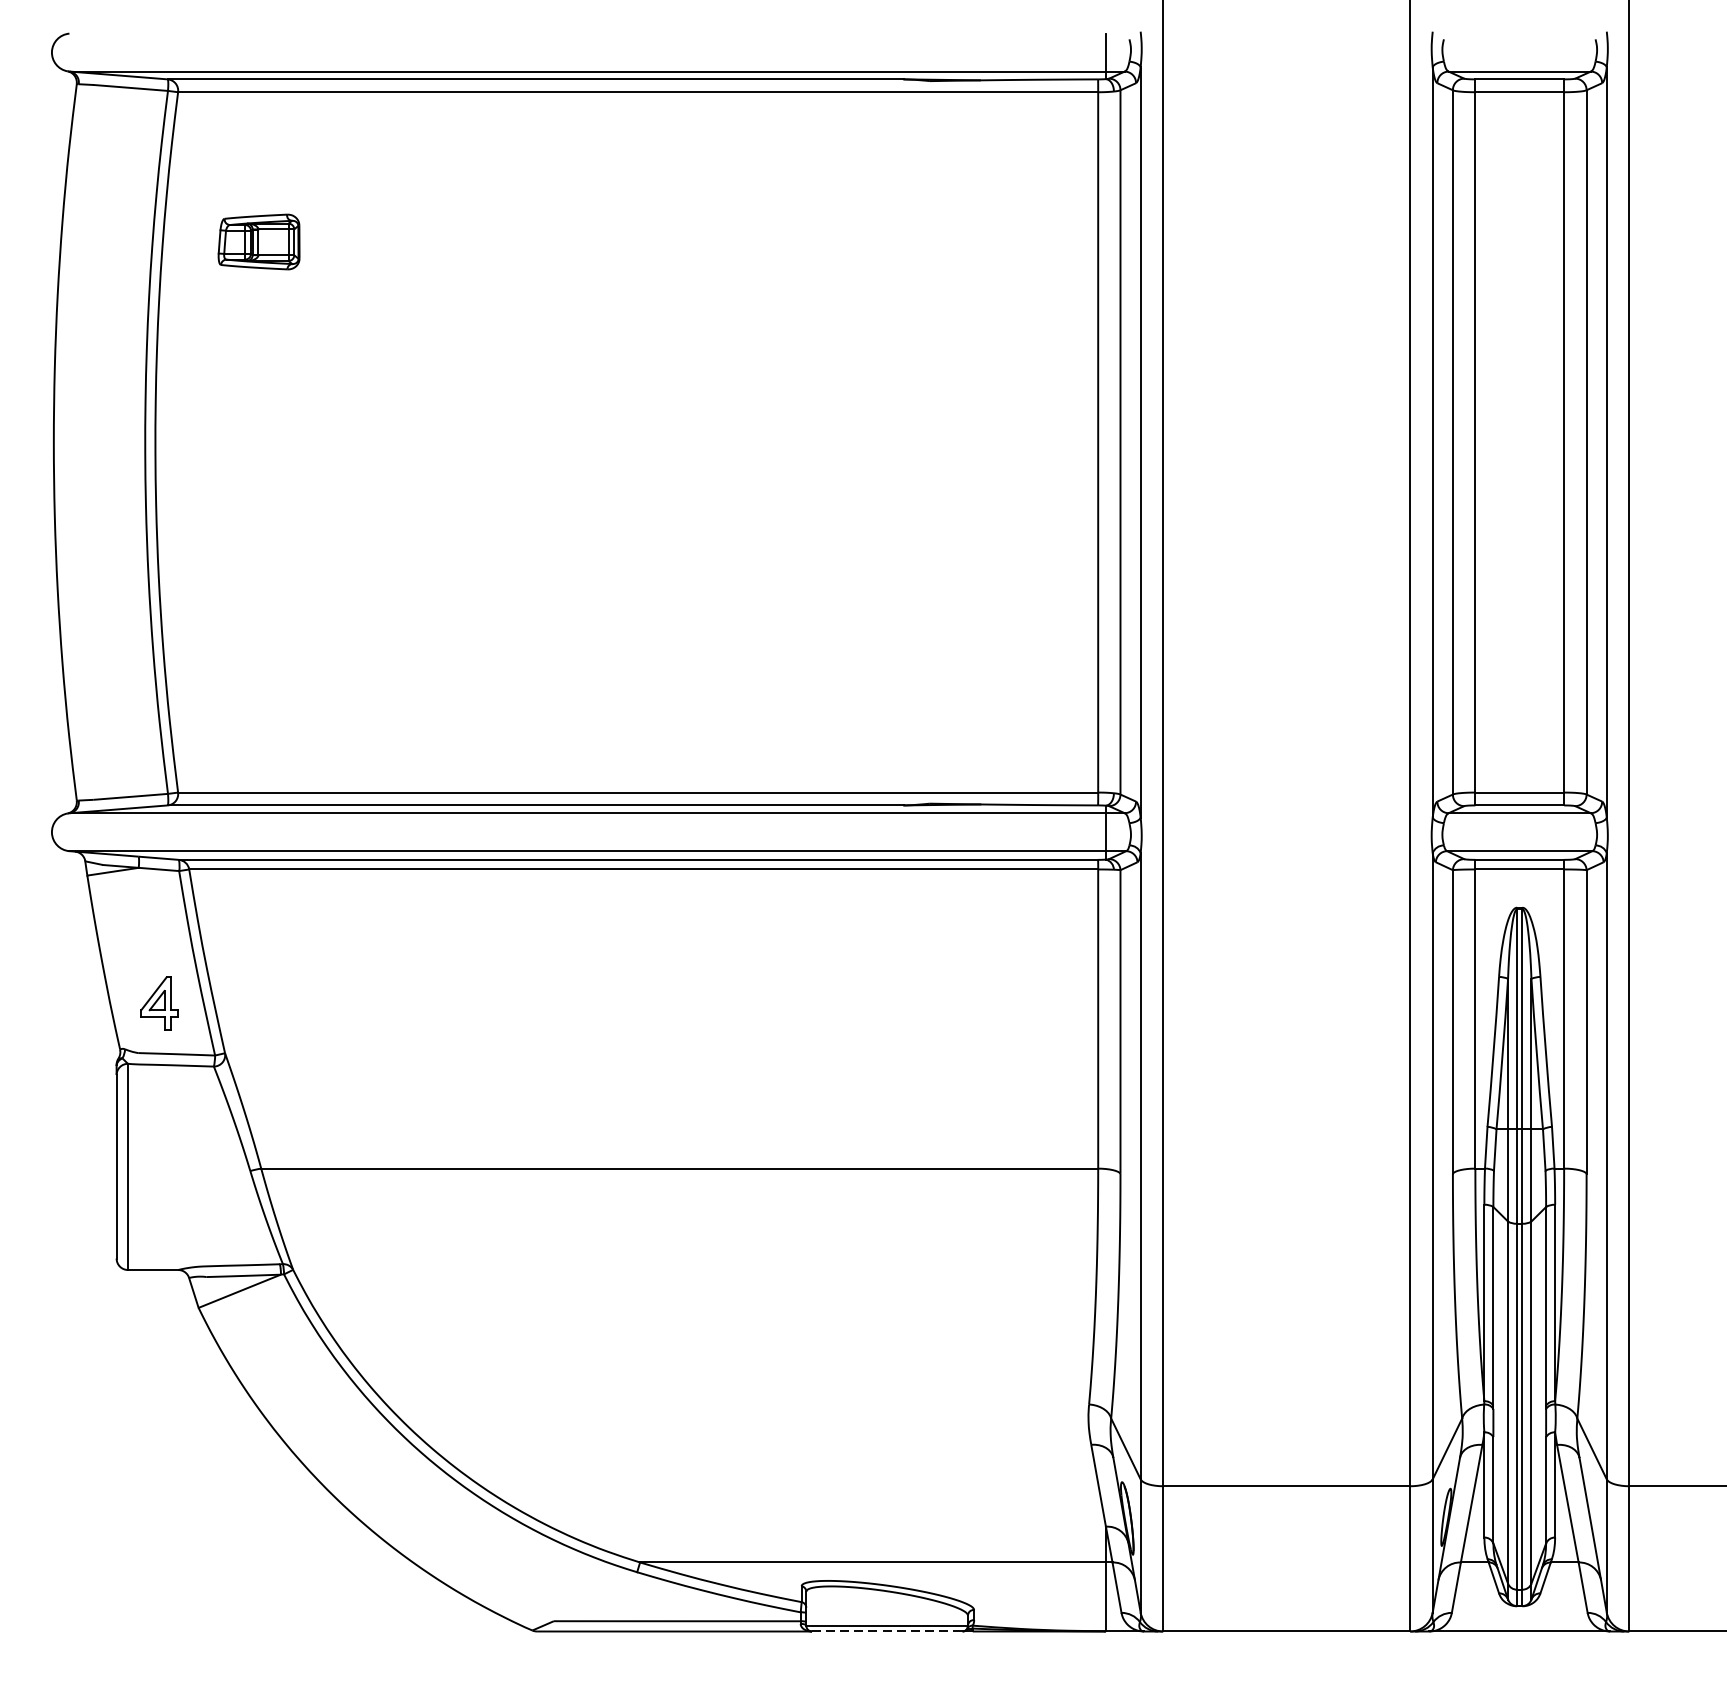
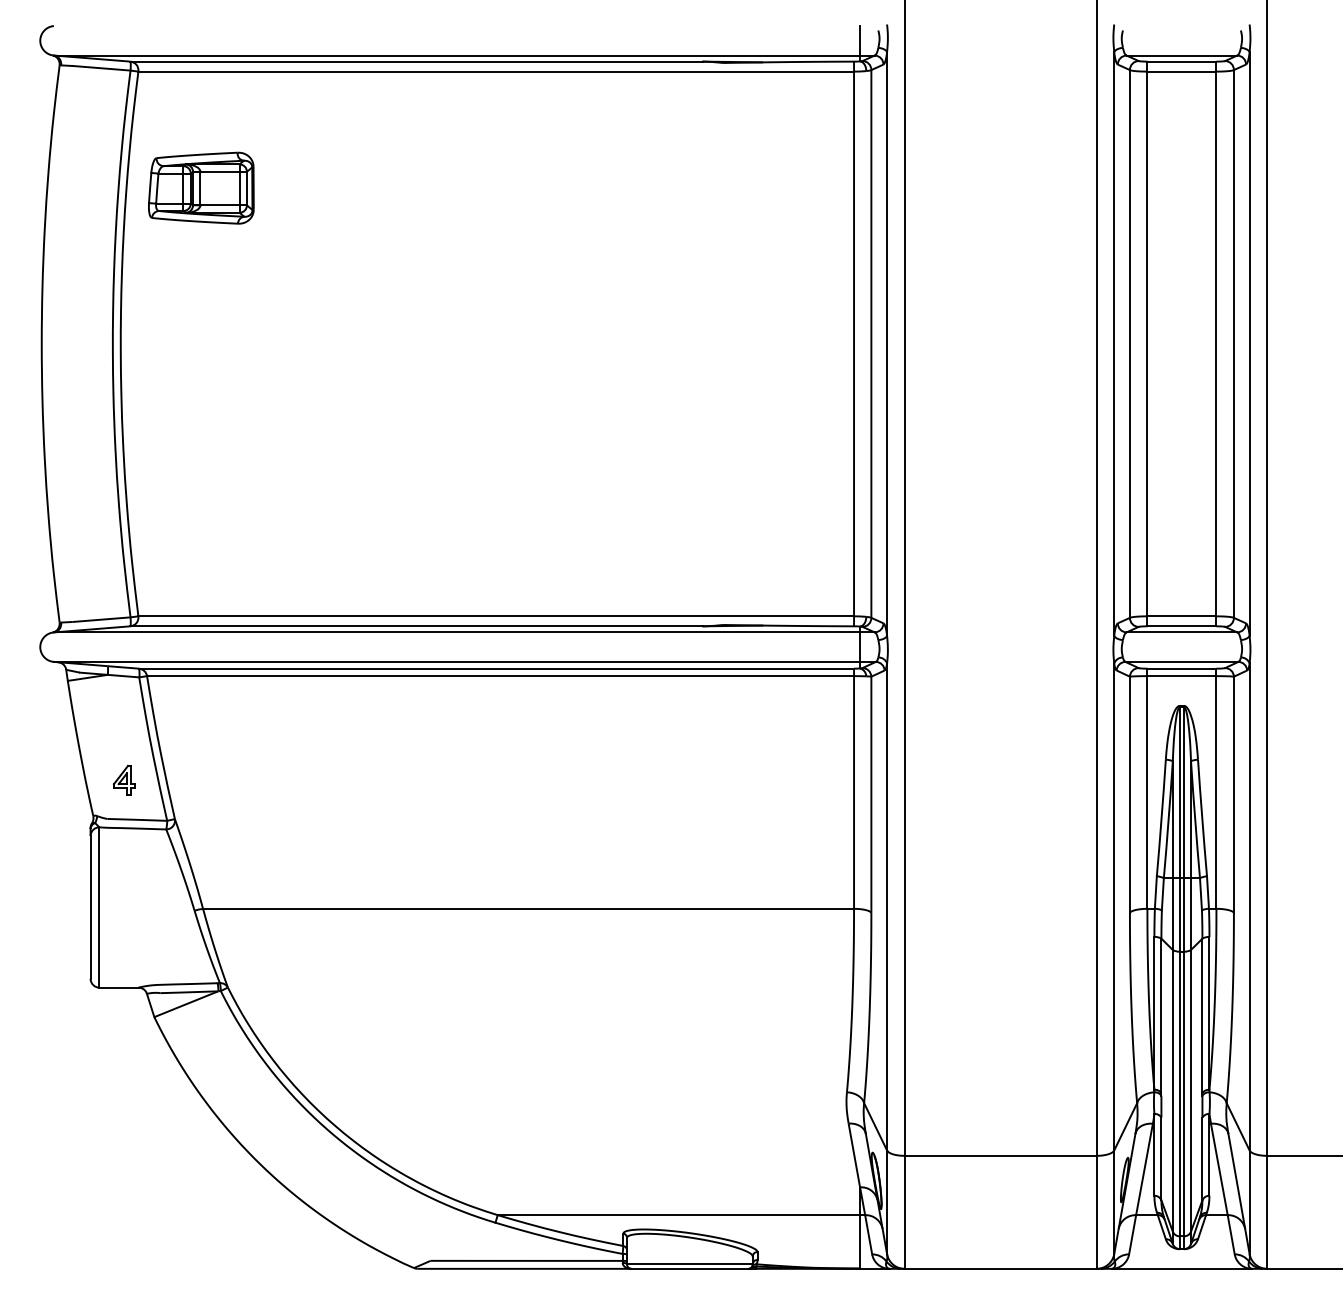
part: (259, 241) -> (201, 187), size x1.67
part: (160, 1003) -> (124, 780), size x0.71
line: (886, 1631) -> (689, 1268), dashed -> solid

